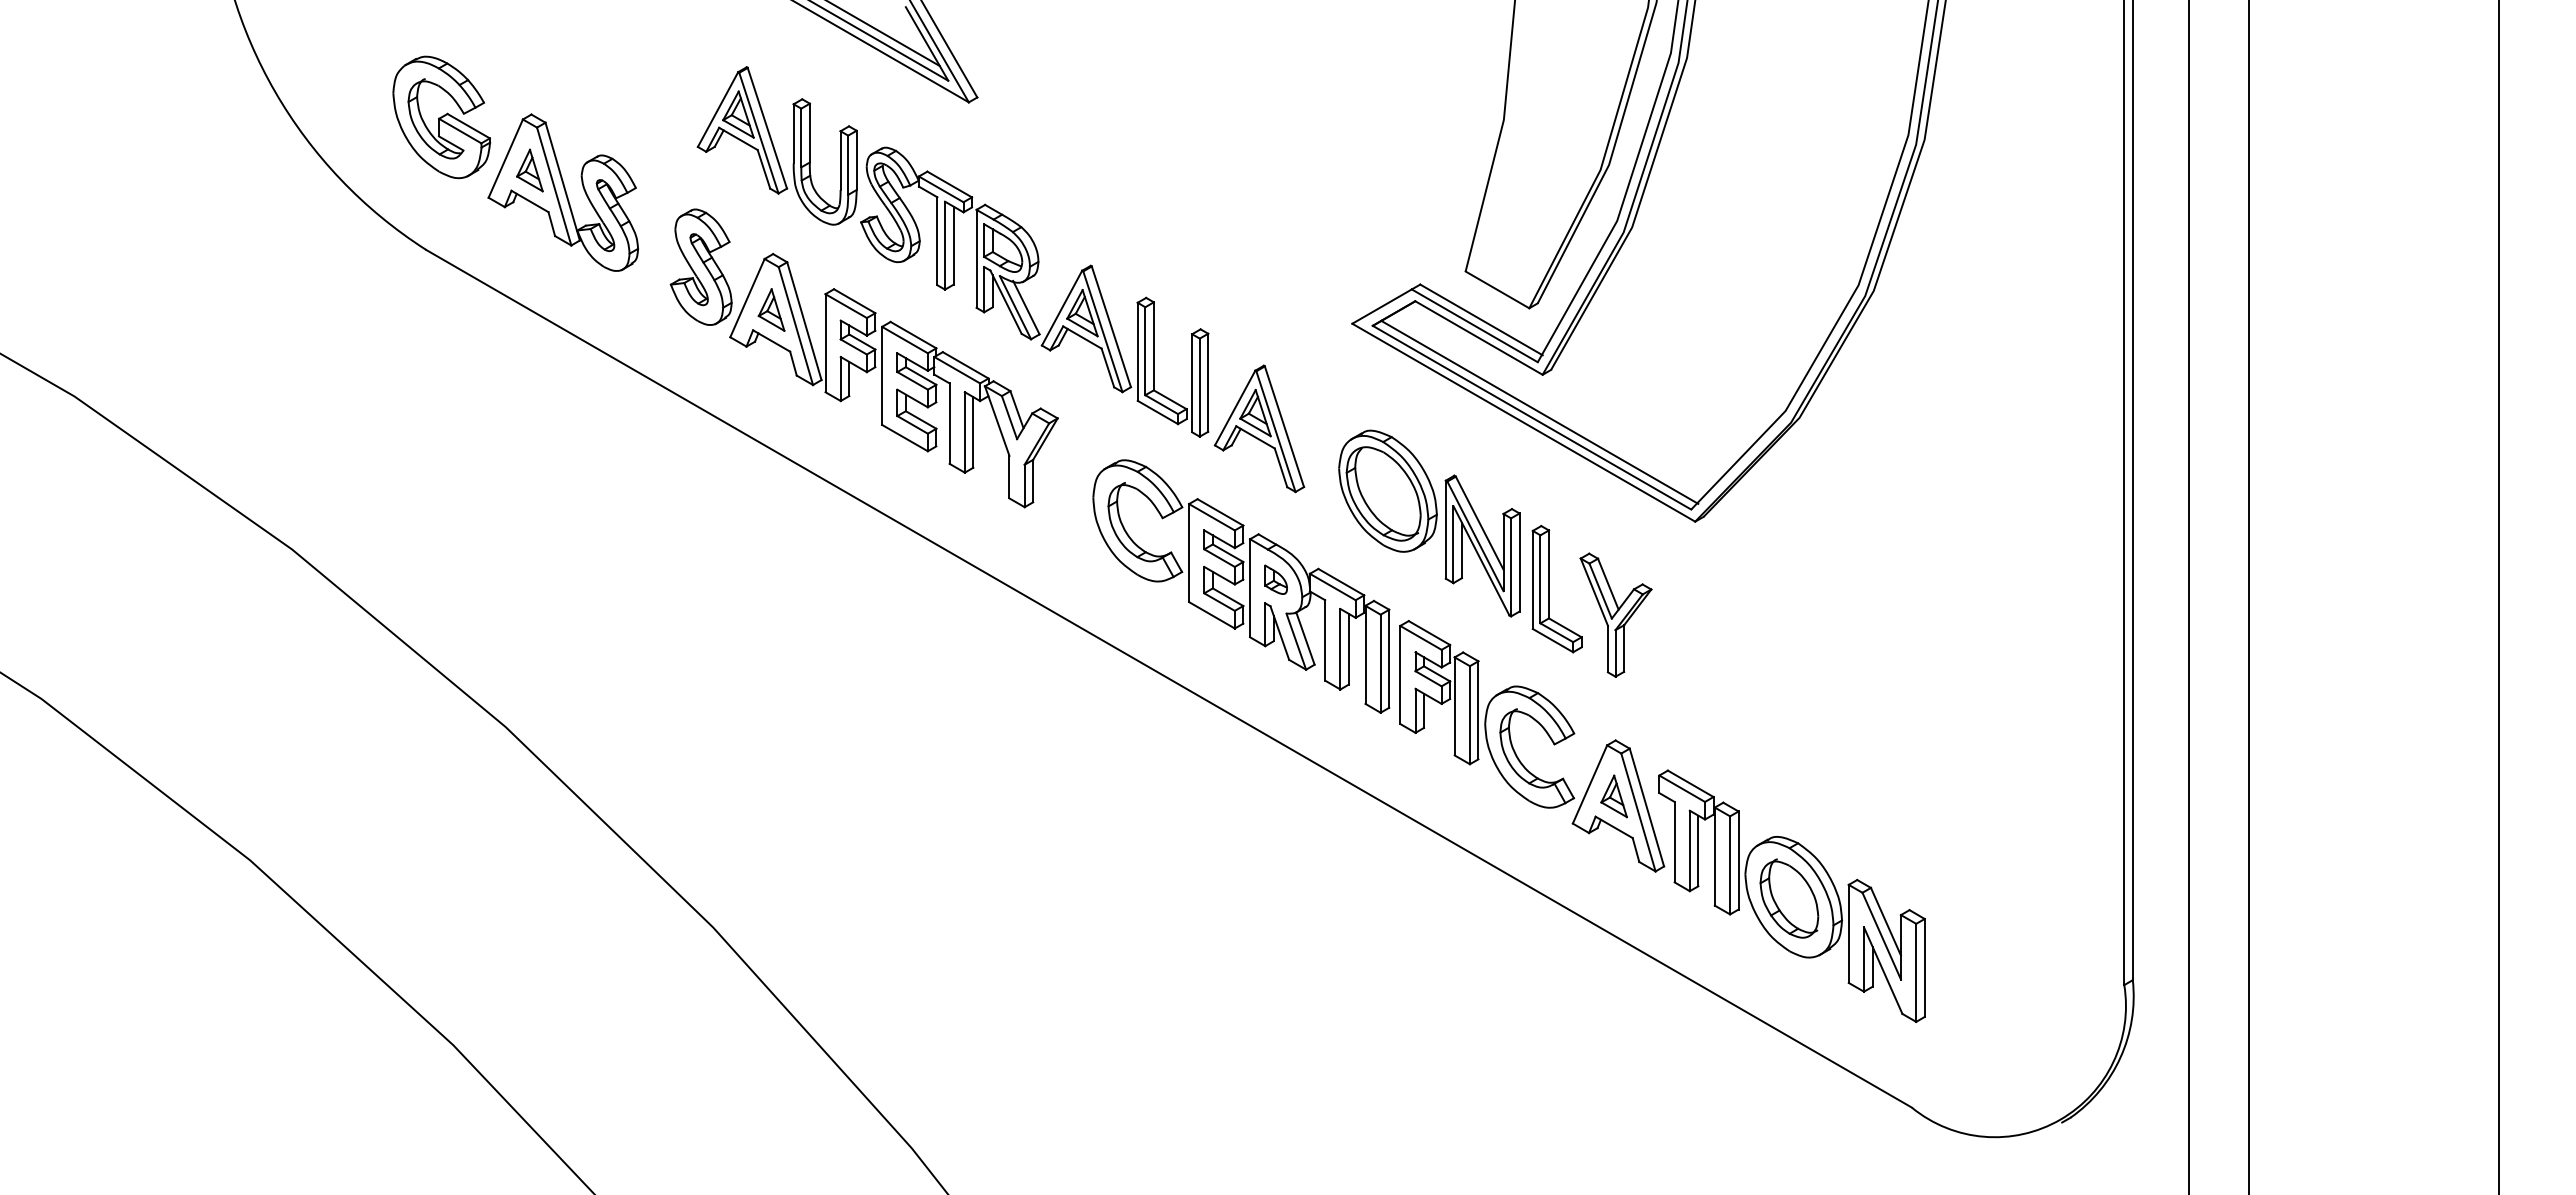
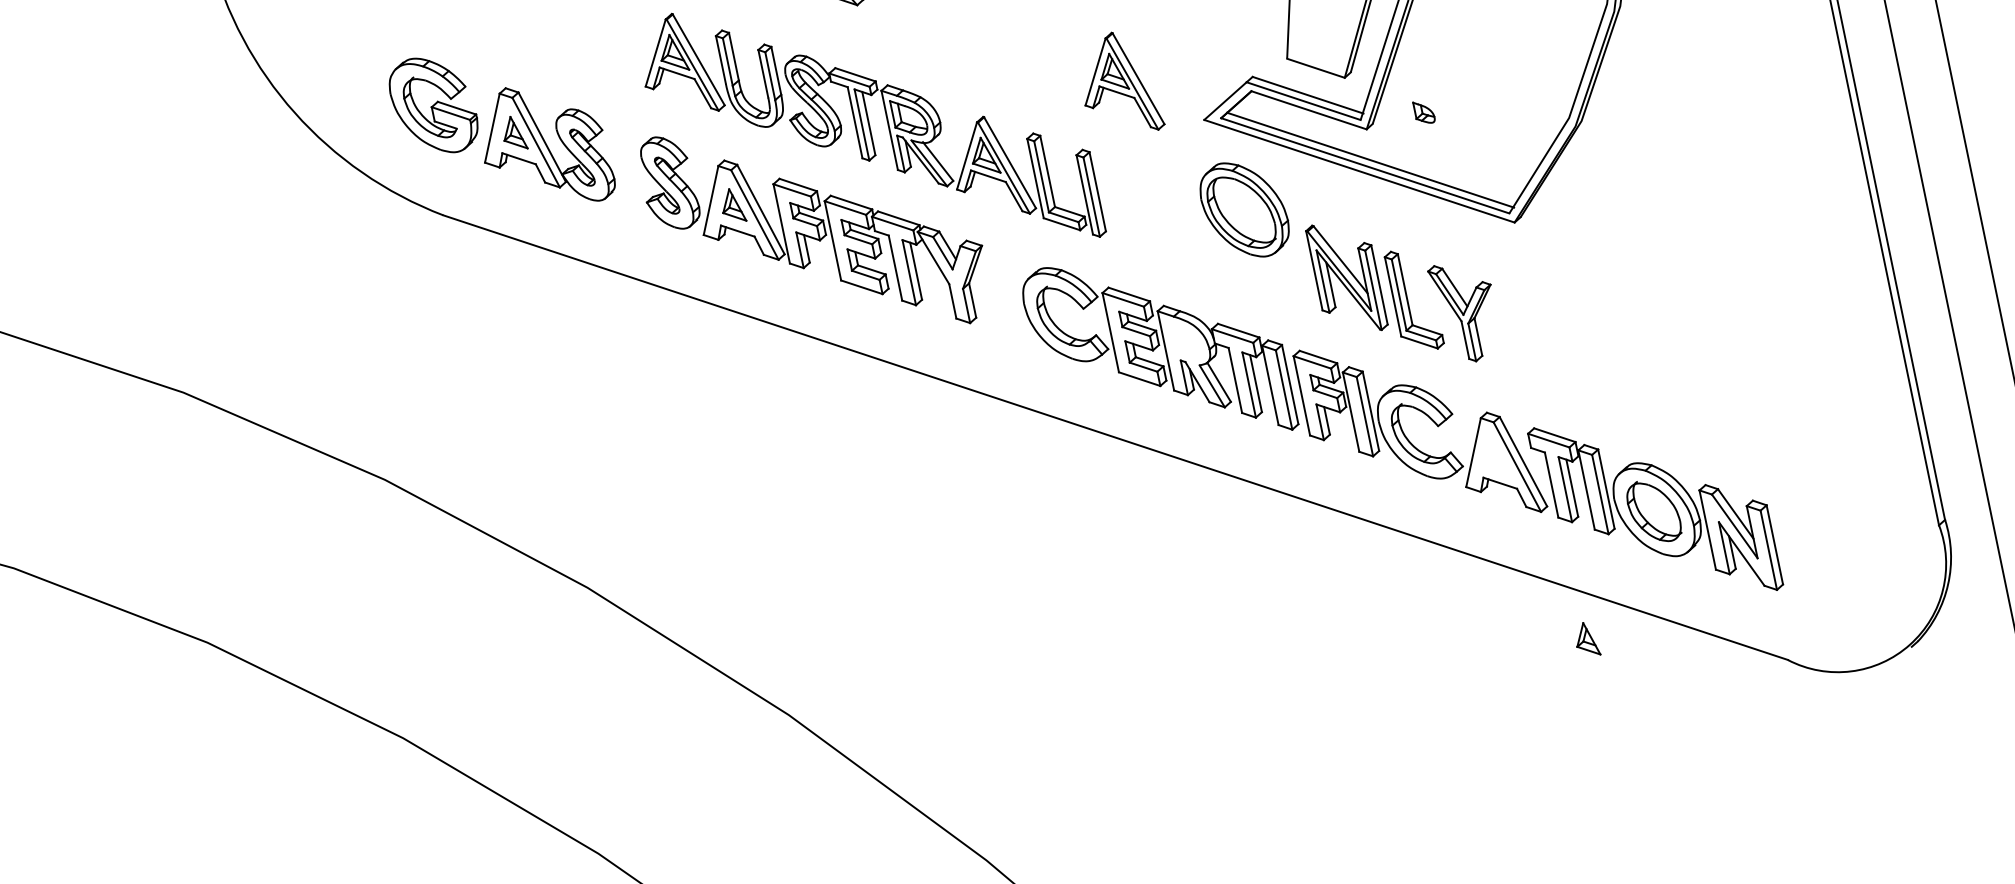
part: (1259, 428) -> (1118, 84), moved
part: (1387, 490) -> (1244, 209), moved
part: (1275, 579) -> (1423, 112), moved
part: (1613, 796) -> (1586, 640), moved

